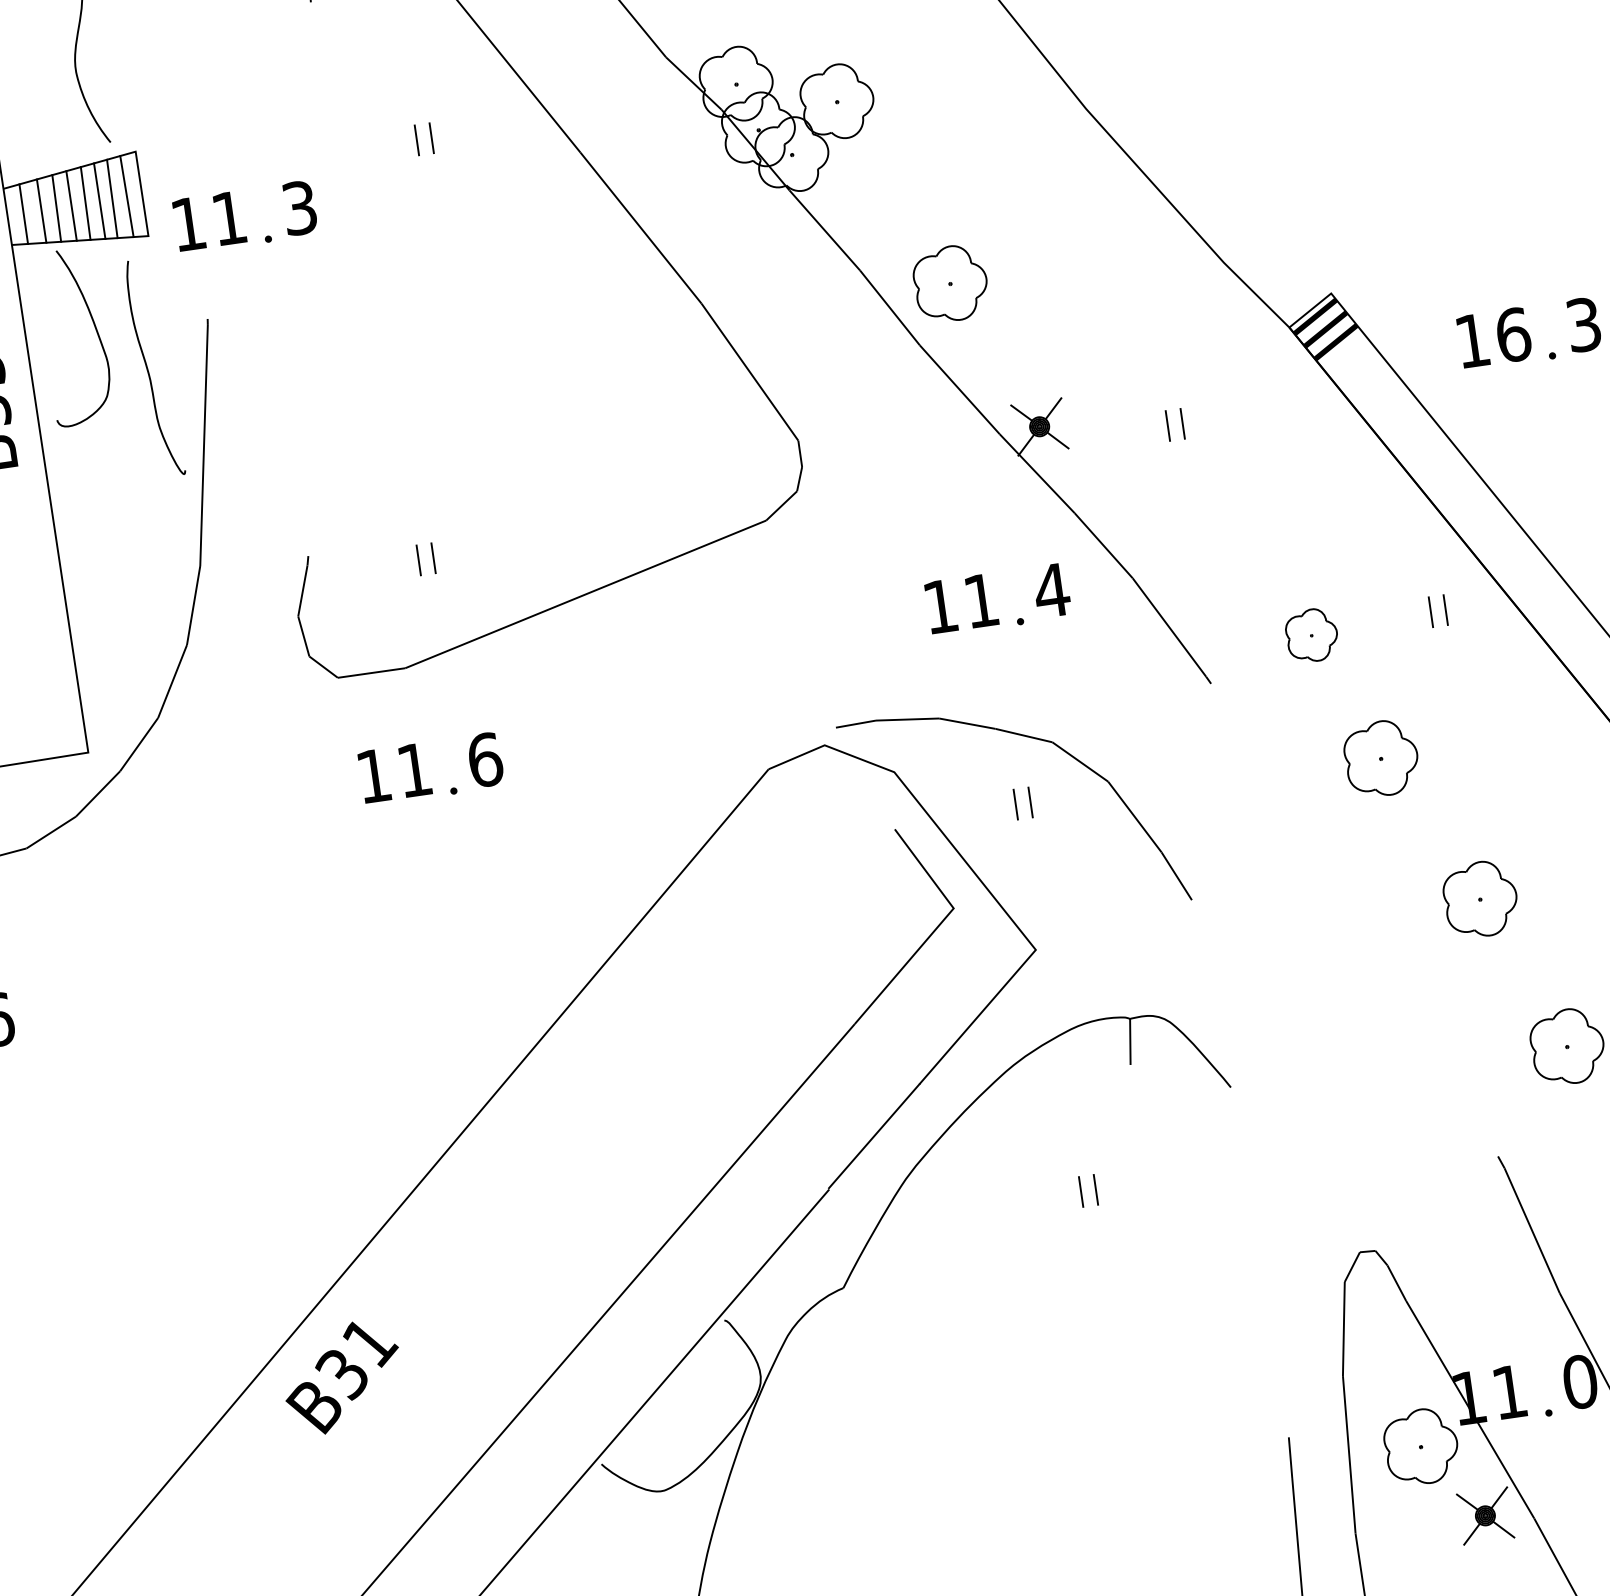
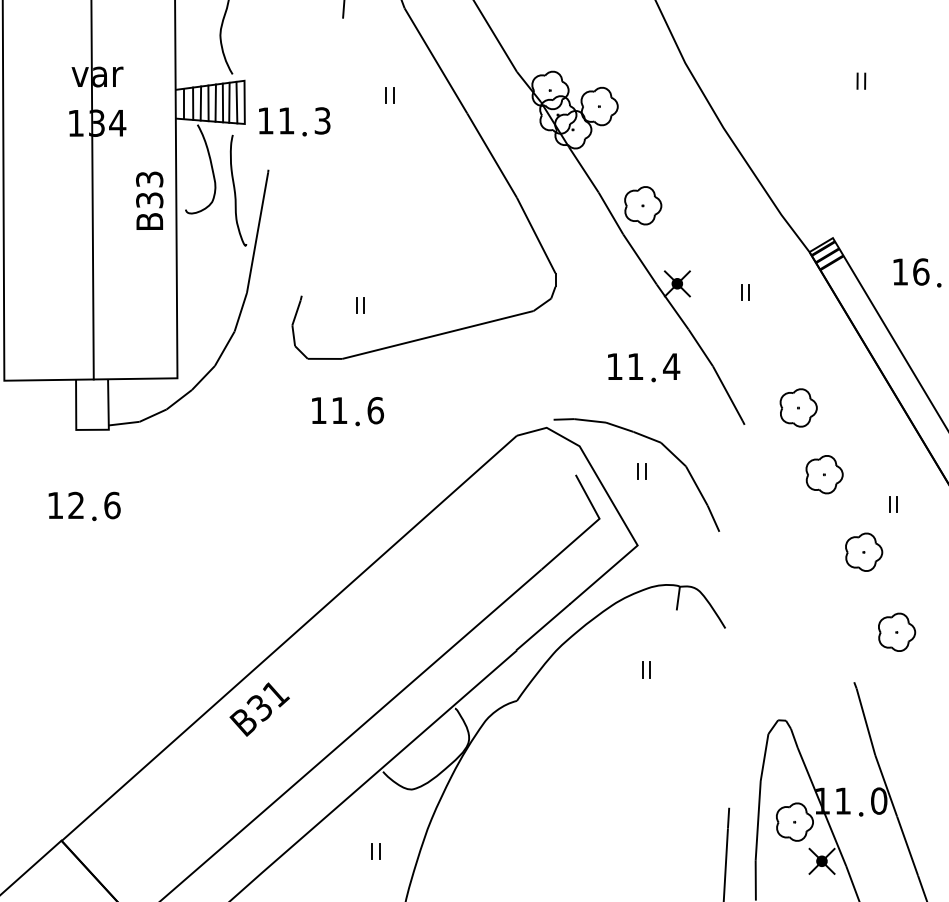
part: (1437, 610) -> (893, 504), moved
part: (1311, 634) -> (798, 407), size x1.43

